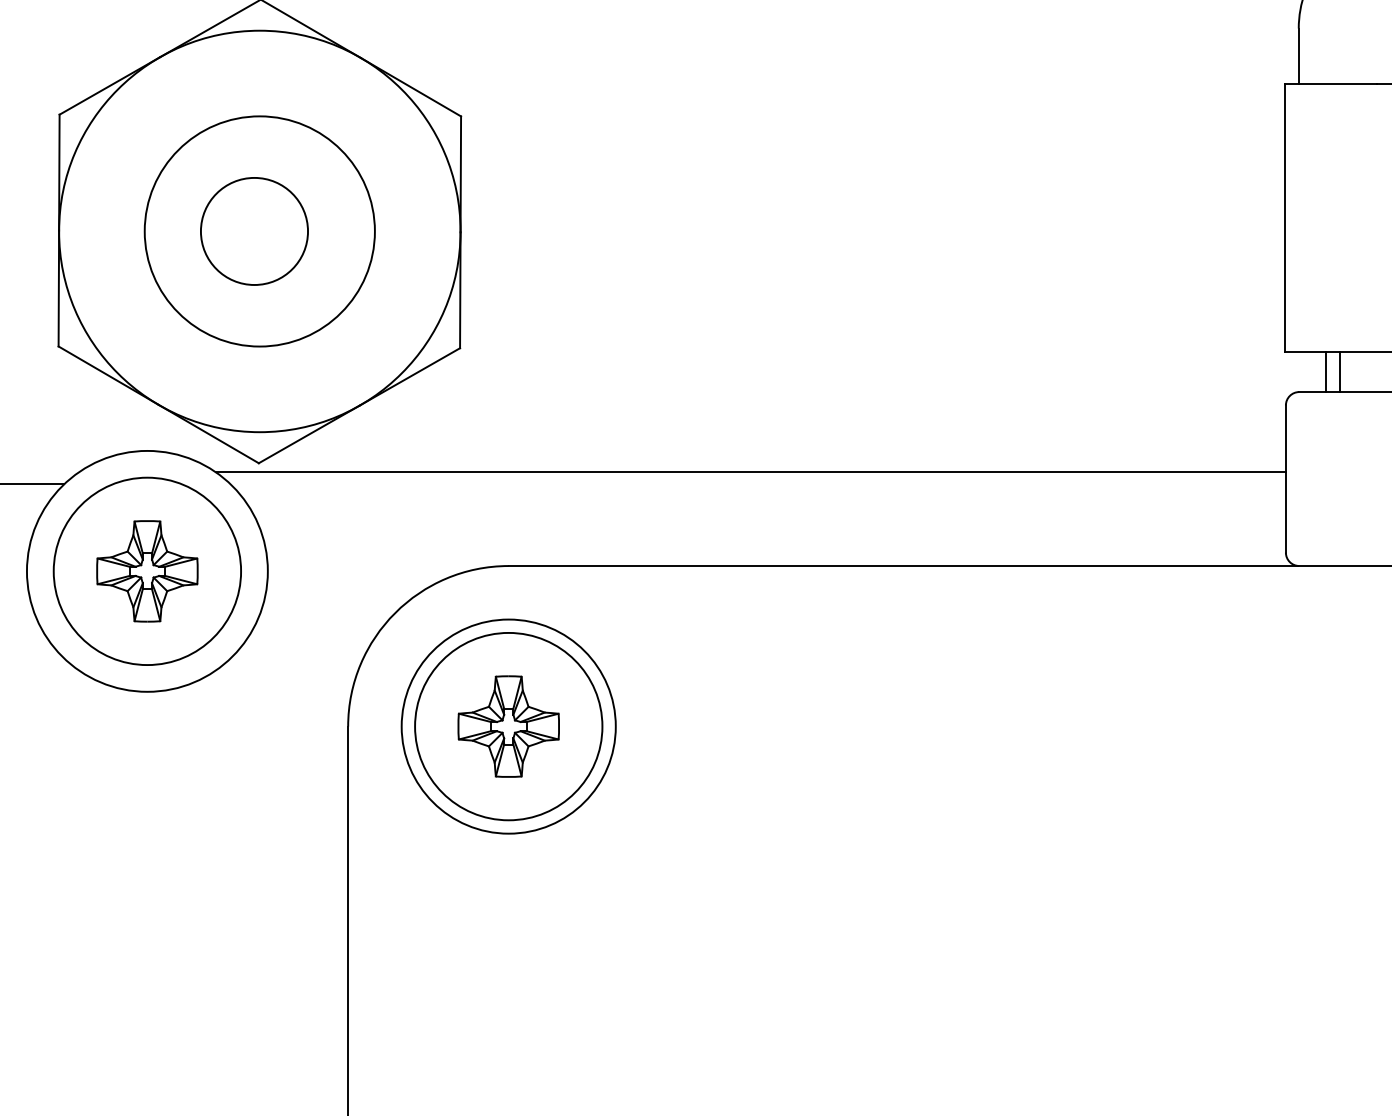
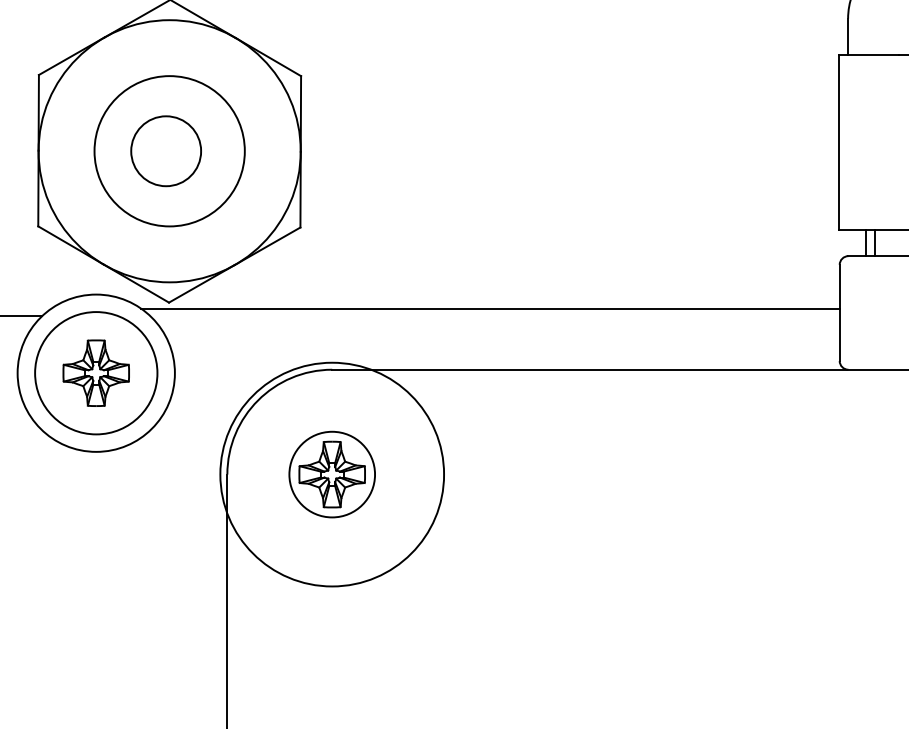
circle: (509, 726) -> (332, 474), size x0.7
circle: (509, 726) -> (332, 474), size x1.6

